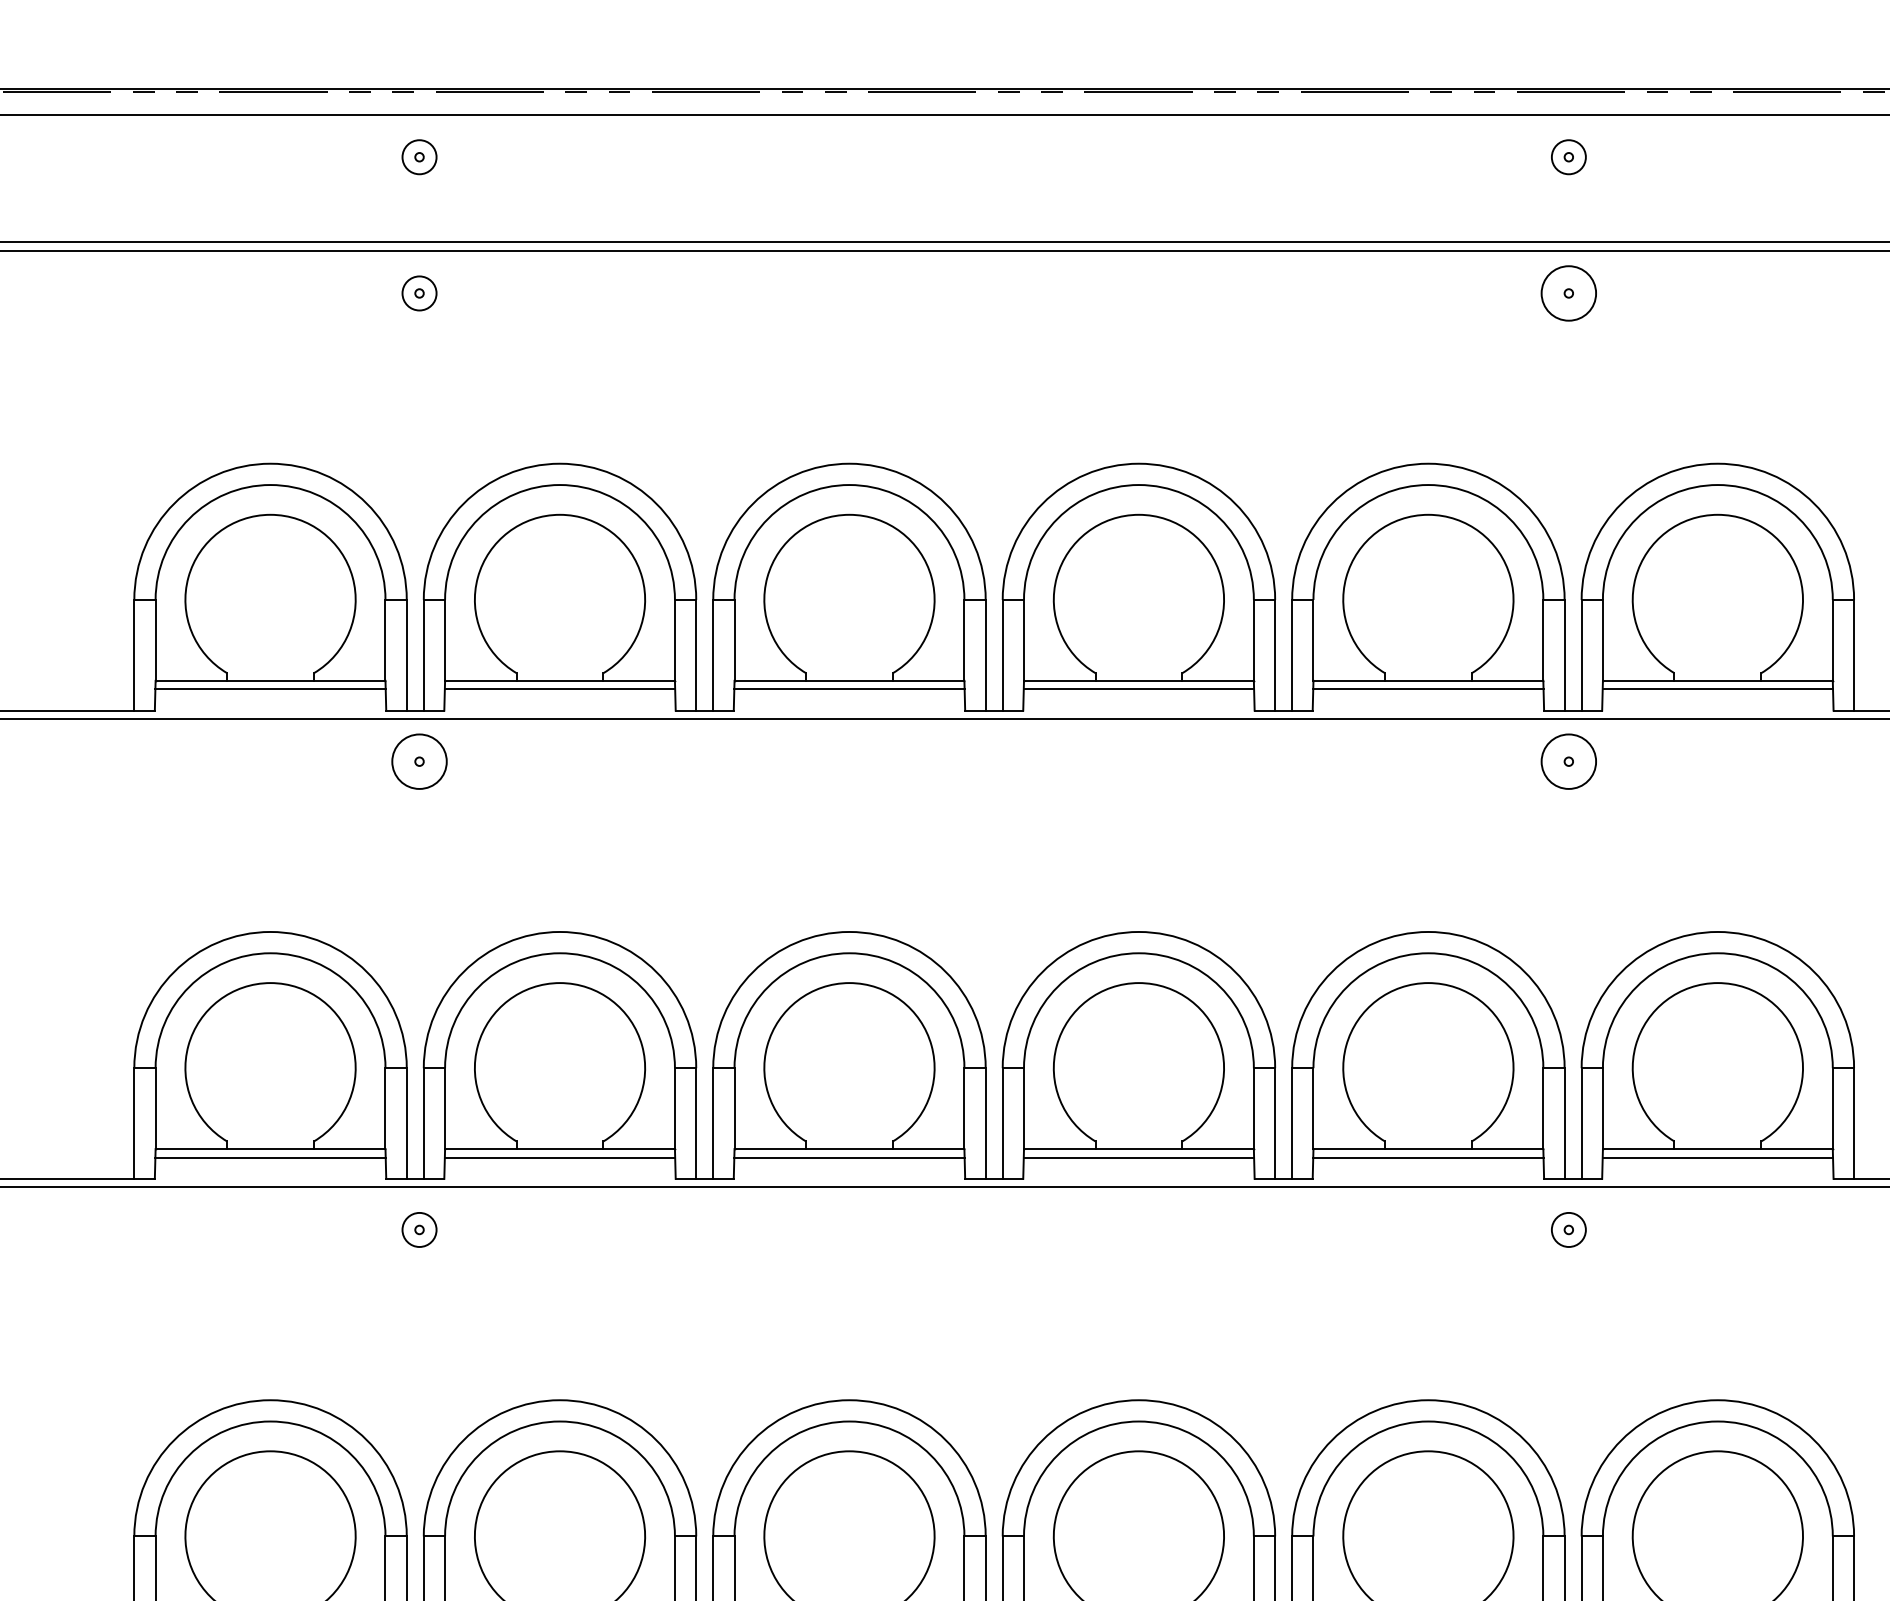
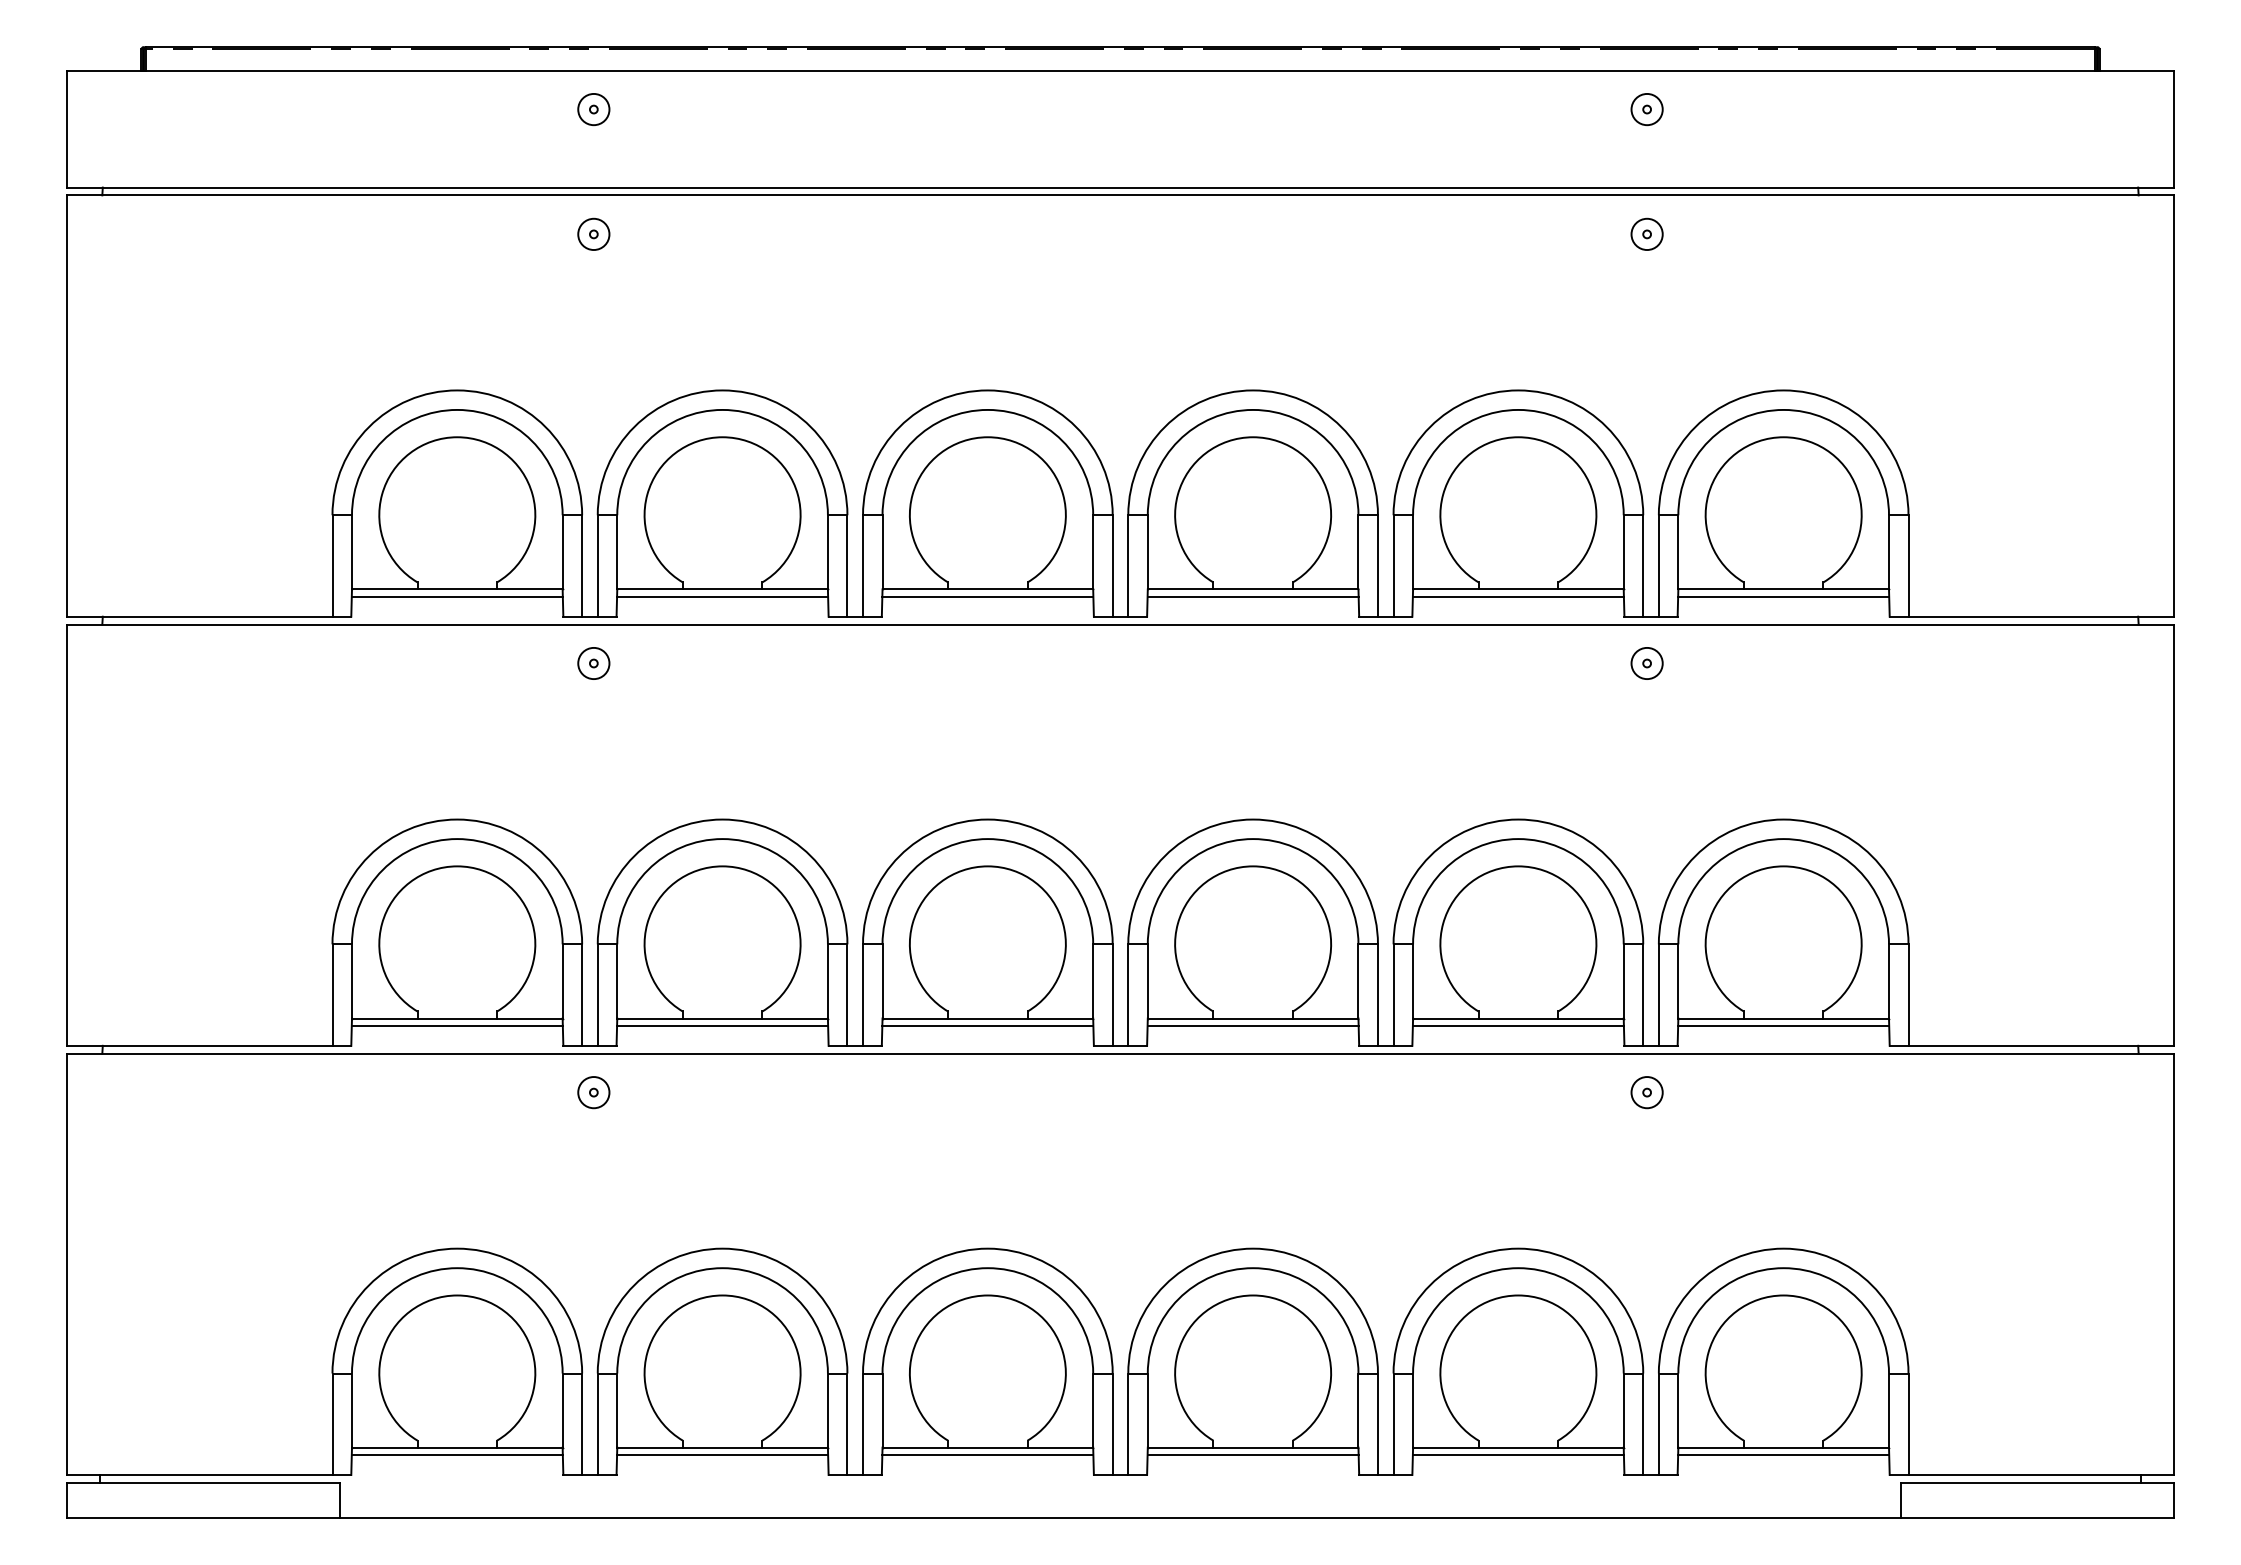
circle: (1568, 293) -> (1646, 234), size x0.62
circle: (419, 761) -> (593, 663), size x0.62
circle: (1568, 761) -> (1646, 663), size x0.62

